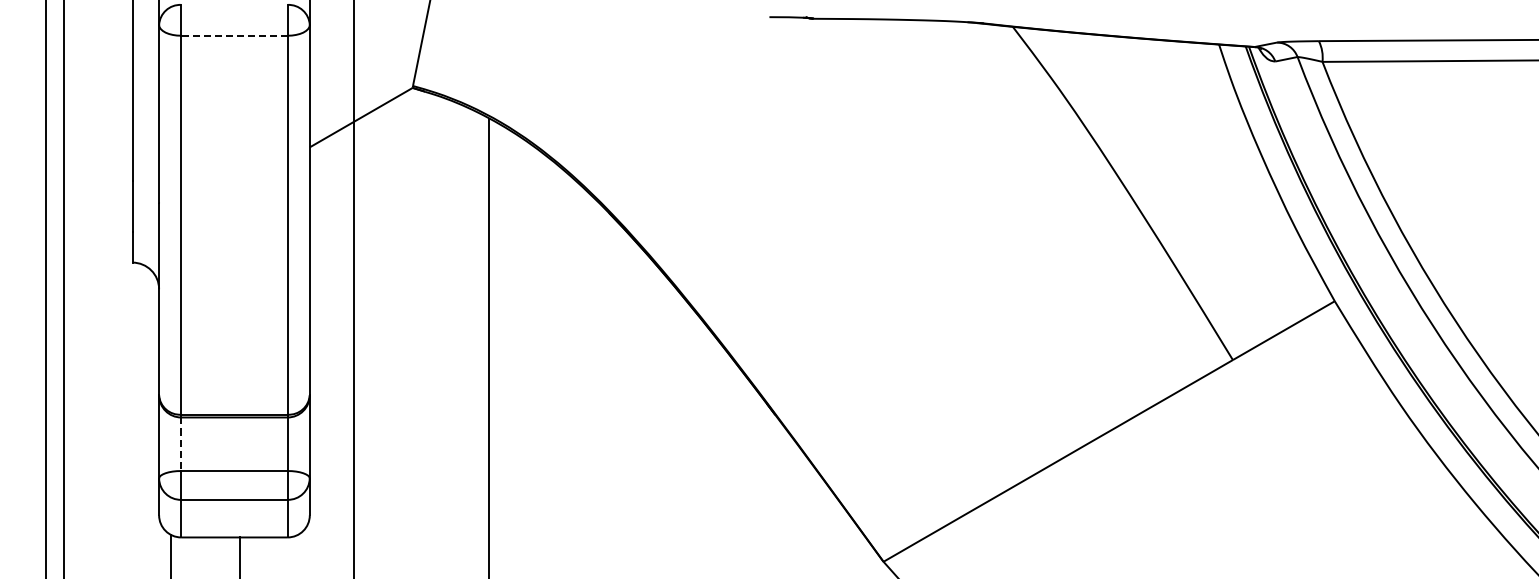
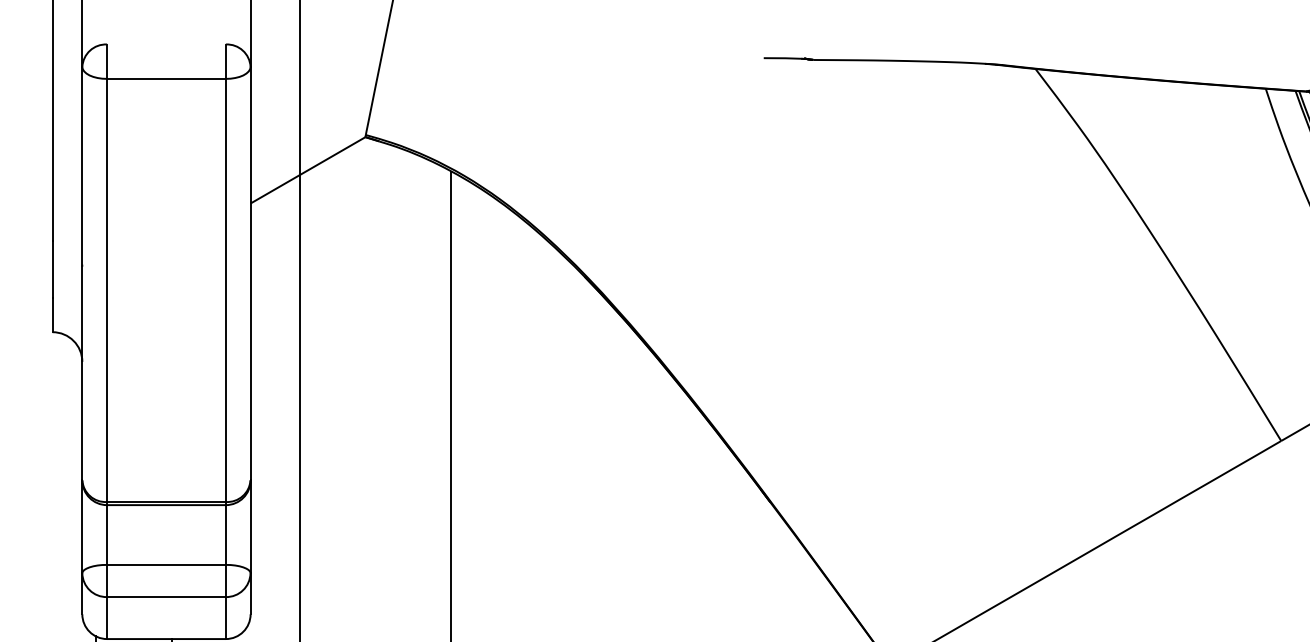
line: (233, 35) -> (165, 78), dashed -> solid
line: (181, 444) -> (107, 535), dashed -> solid

